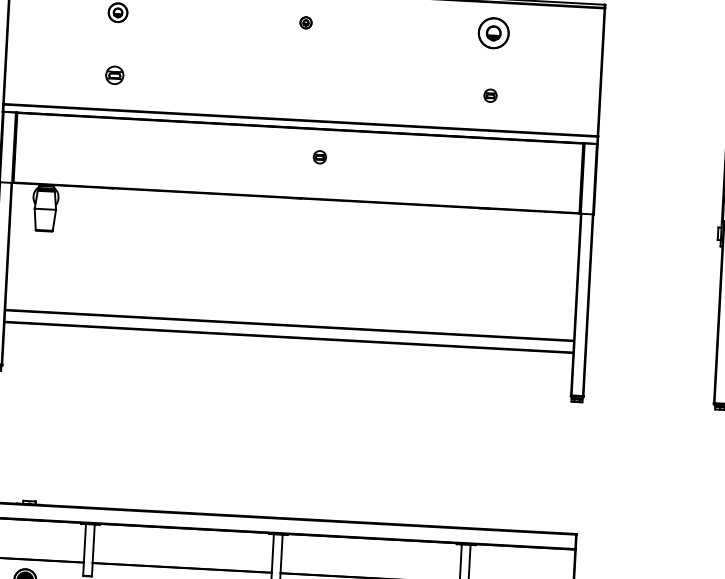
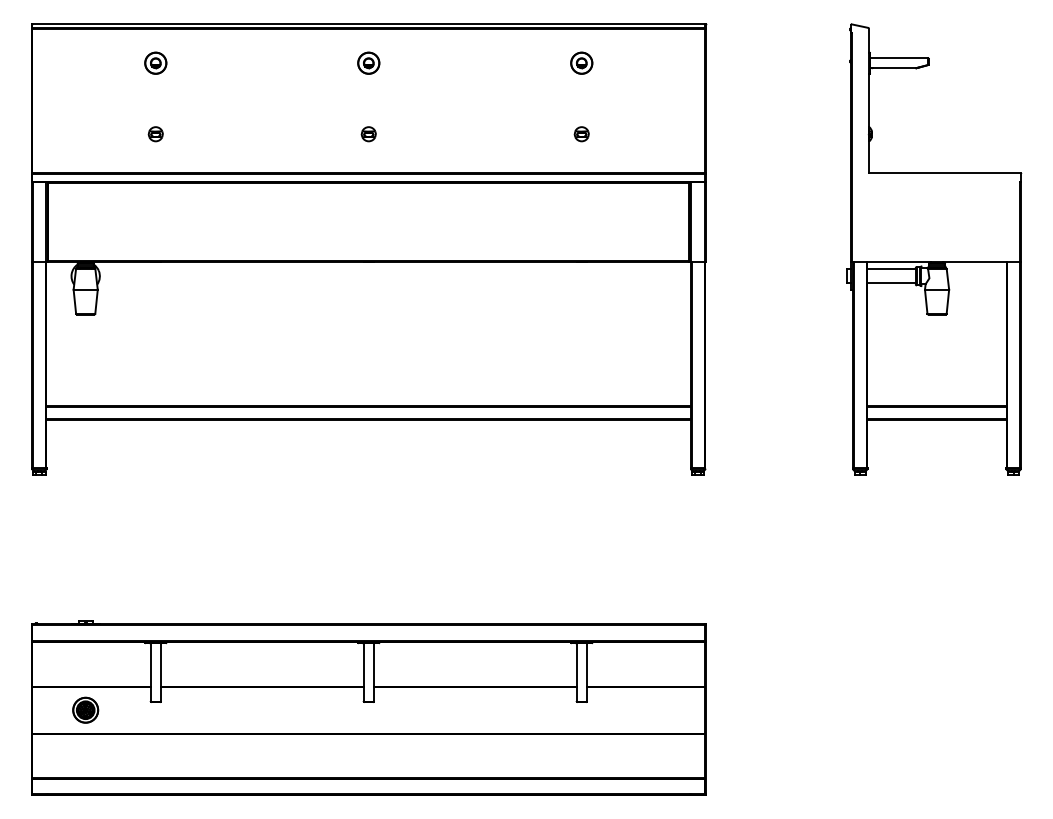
part: (305, 22) -> (368, 62), size x1.67
part: (493, 32) -> (581, 62), size x0.62
part: (114, 75) -> (155, 134), size x0.71
part: (319, 157) -> (368, 134), moved

